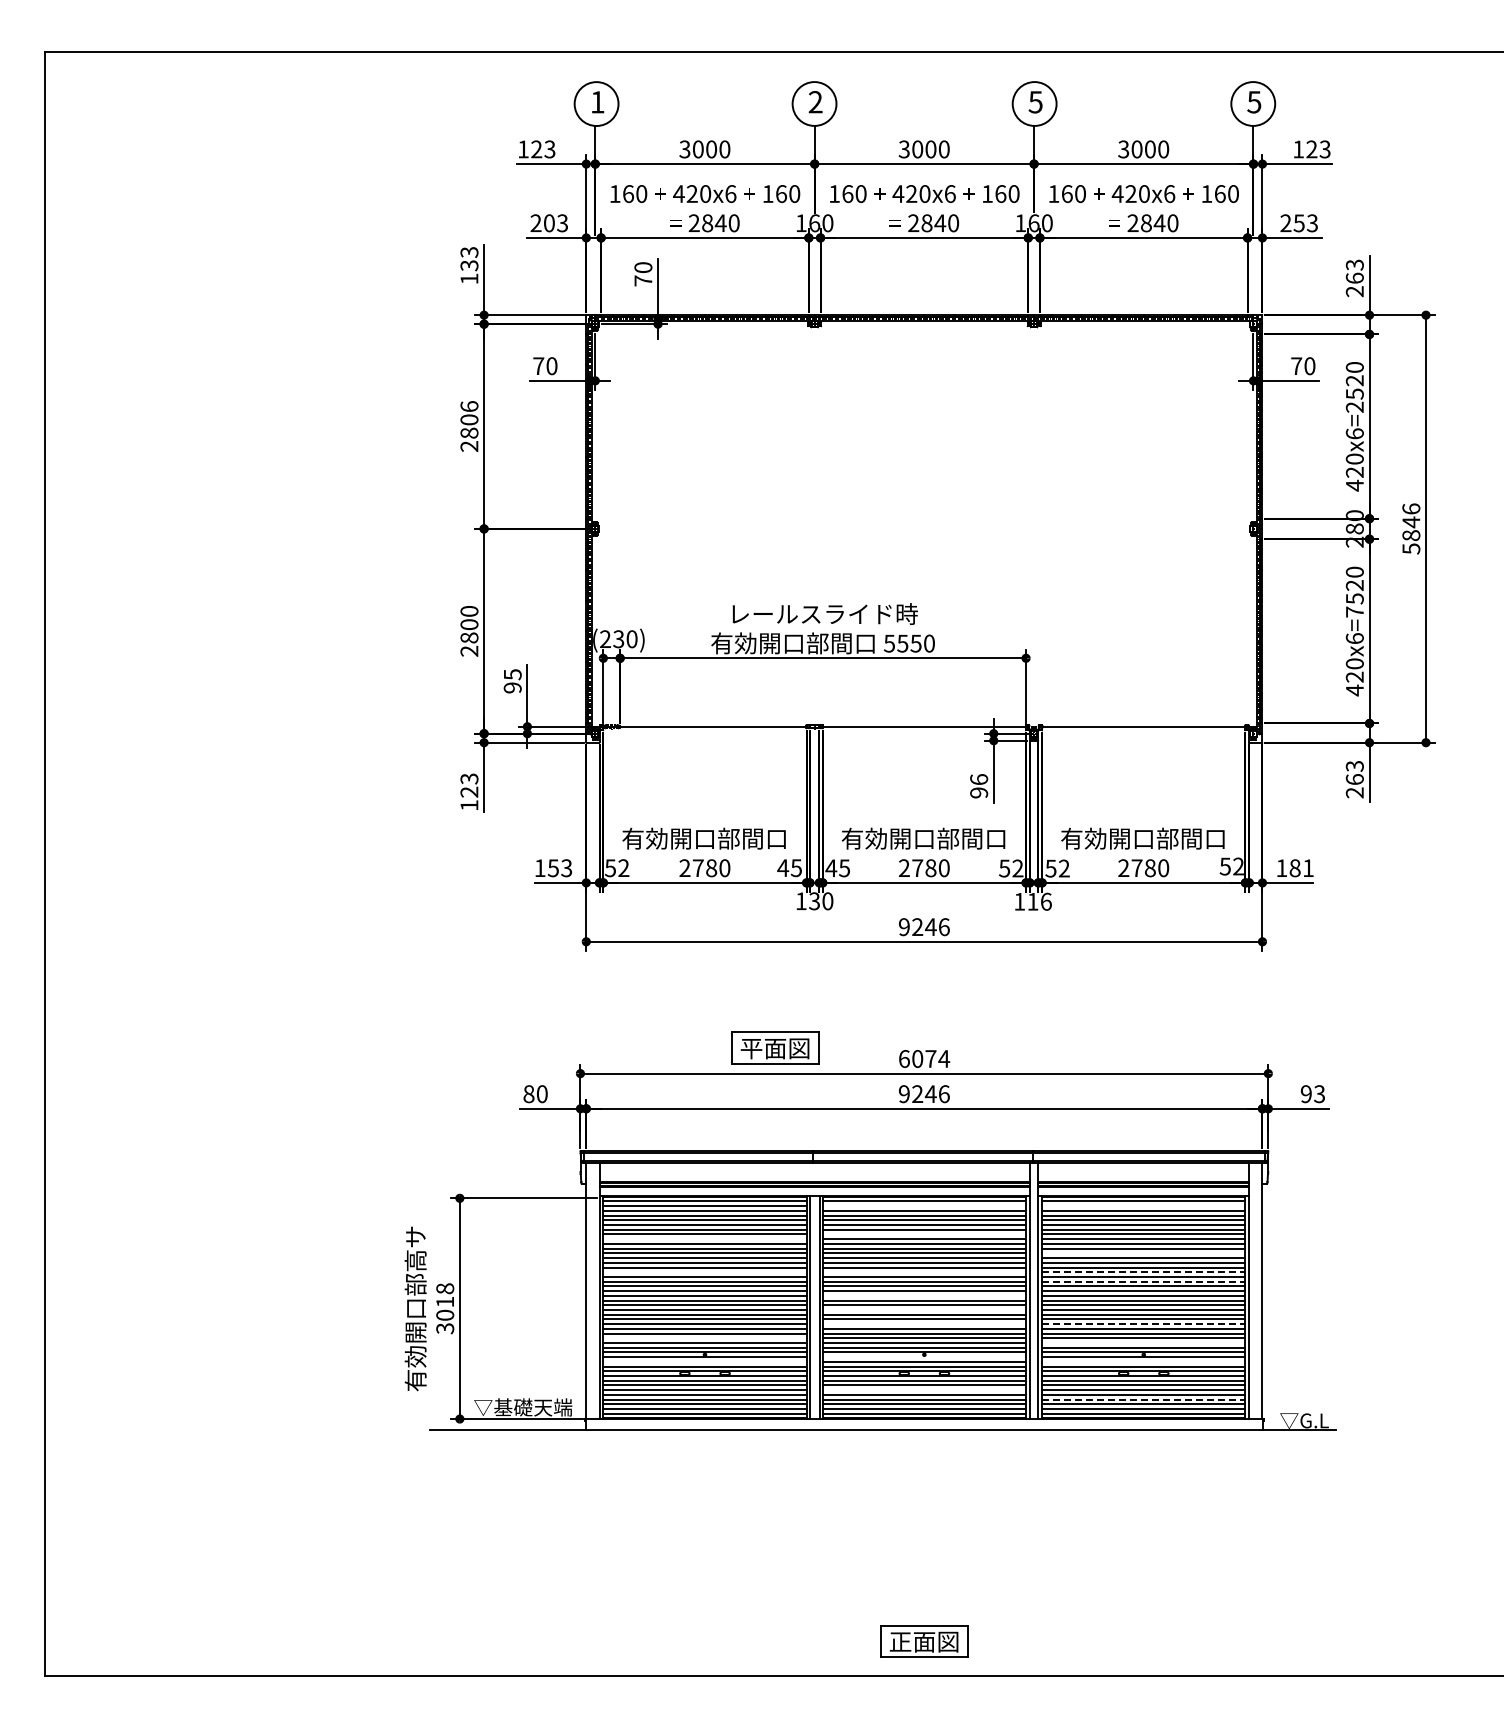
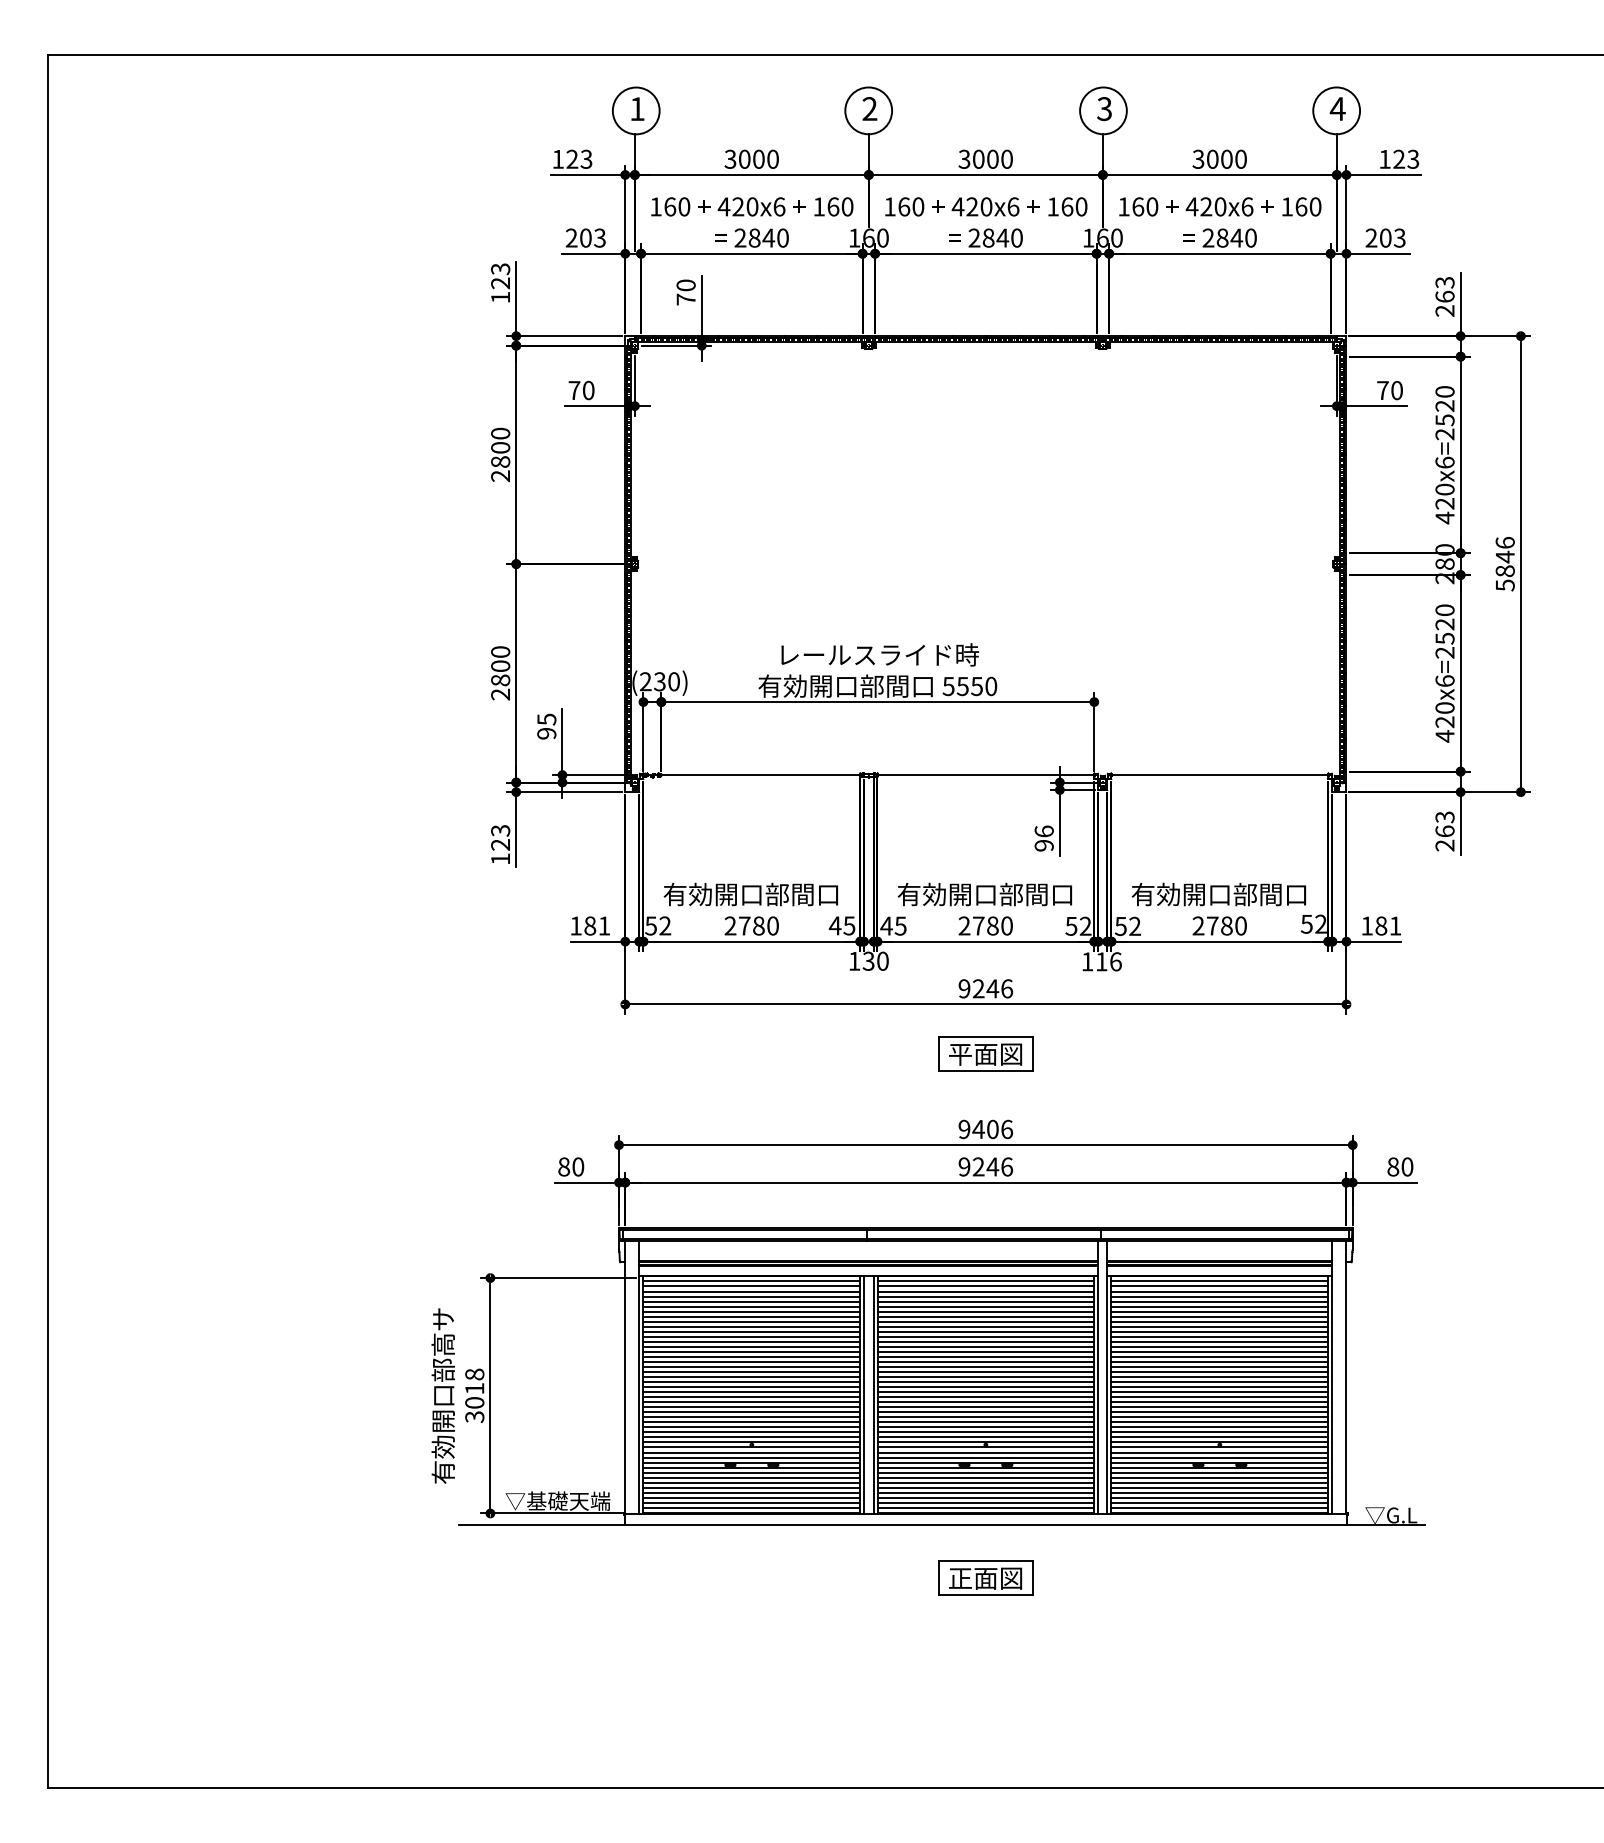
text: (1035, 101) -> (1104, 108), 5 -> 3
text: (1253, 102) -> (1336, 109), 5 -> 4
text: (1298, 223) -> (1384, 238), 253 -> 203
text: (469, 265) -> (500, 283), 133 -> 123
text: (469, 406) -> (500, 433), 2806 -> 2800
text: (1354, 611) -> (1444, 652), 420x6=7520 -> 420x6=2520
text: (559, 868) -> (596, 926), 153 -> 181
part: (775, 1047) -> (985, 1053), moved
text: (924, 1058) -> (985, 1128), 6074 -> 9406
text: (1312, 1094) -> (1399, 1167), 93 -> 80
line: (924, 1206) -> (985, 1286), added
line: (1143, 1206) -> (1219, 1286), added
line: (924, 1234) -> (985, 1316), added
line: (704, 1239) -> (751, 1322), added
line: (1143, 1253) -> (1219, 1336), added
line: (704, 1272) -> (751, 1357), added
line: (924, 1272) -> (985, 1357), added
line: (1143, 1272) -> (1219, 1357), dashed -> solid
line: (1143, 1281) -> (1219, 1366), dashed -> solid
line: (924, 1295) -> (985, 1381), added
line: (924, 1309) -> (985, 1396), added
line: (924, 1324) -> (985, 1412), added
line: (1143, 1324) -> (1219, 1412), dashed -> solid
line: (704, 1338) -> (751, 1427), added
line: (1143, 1342) -> (1219, 1431), added
line: (924, 1357) -> (985, 1447), added
line: (704, 1361) -> (751, 1452), added
line: (1143, 1361) -> (1219, 1452), added
line: (924, 1390) -> (985, 1483), added
line: (1143, 1399) -> (1219, 1492), dashed -> solid
part: (924, 1641) -> (985, 1577), moved

